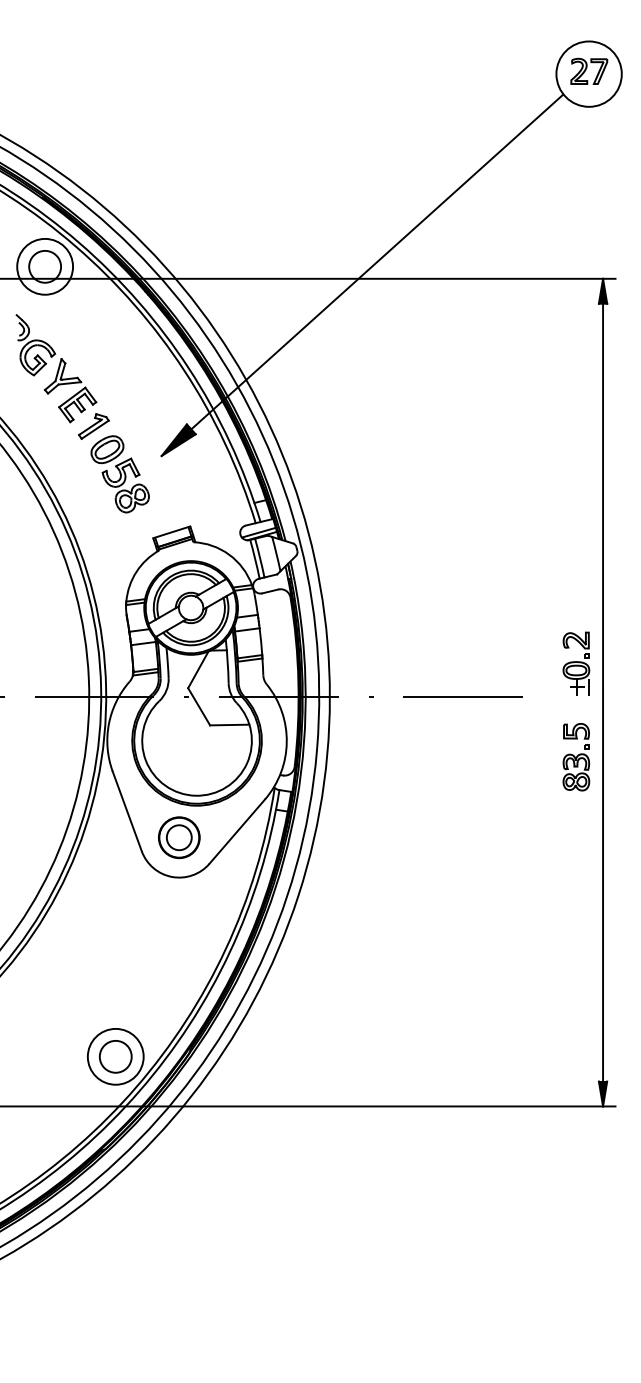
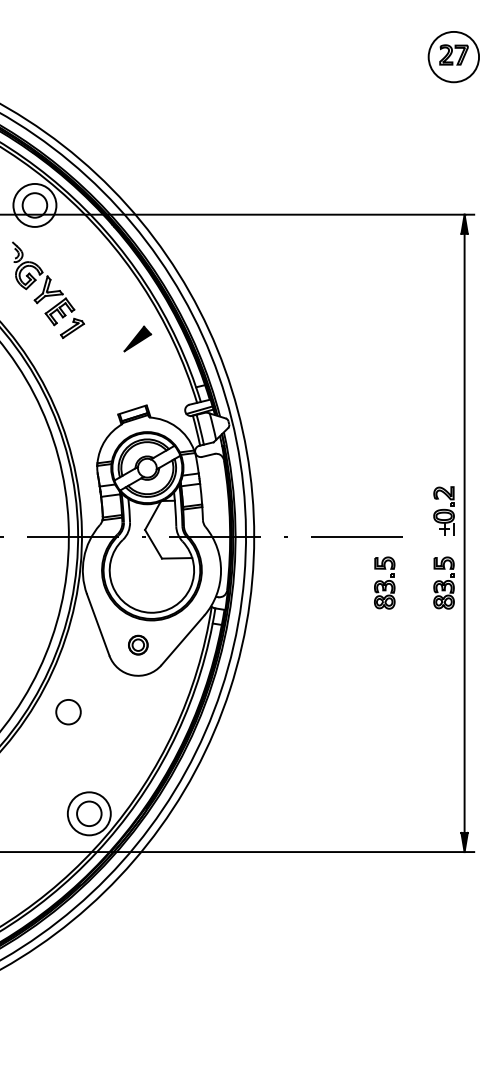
line: (377, 261) -> (290, 201), removed
part: (119, 474) -> (92, 365), removed
part: (499, 757) -> (384, 583), added
part: (179, 837) -> (138, 644), size x0.6
circle: (88, 924) -> (68, 711), added

